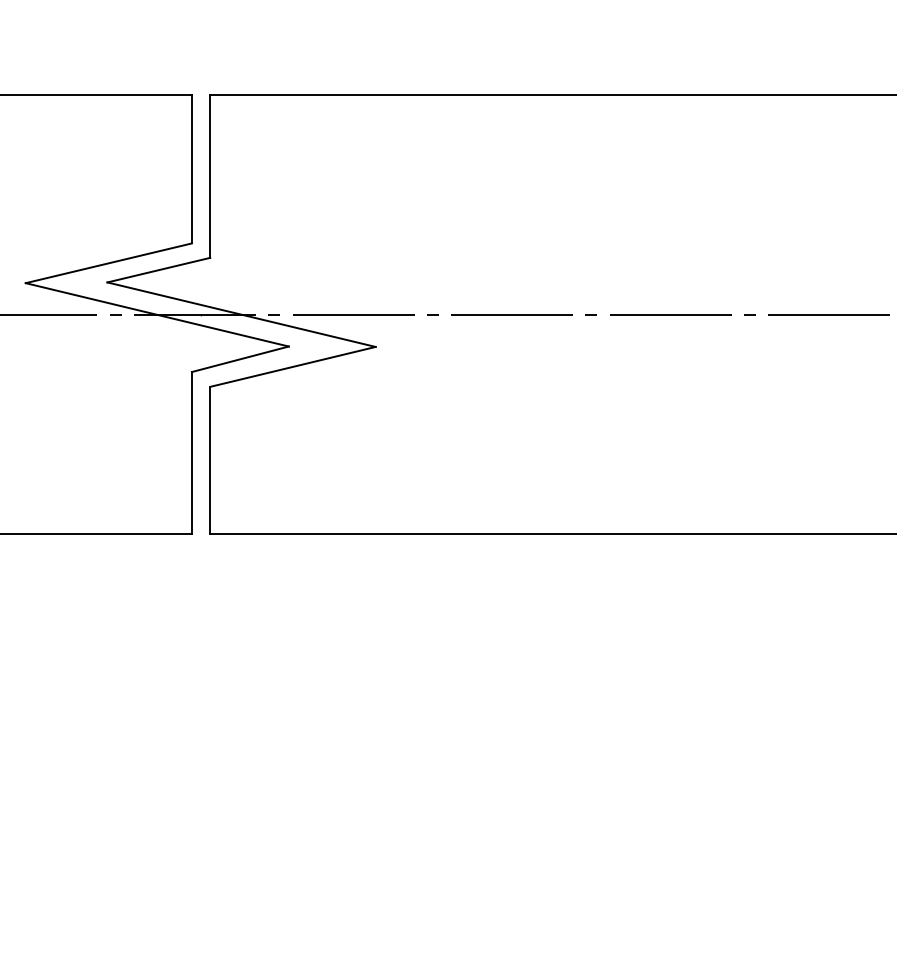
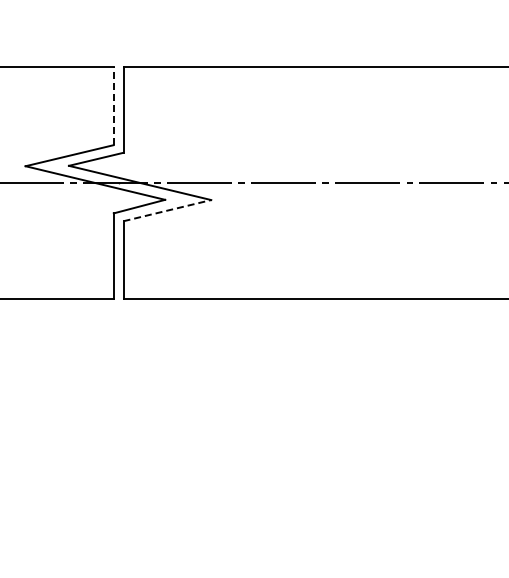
line: (191, 168) -> (113, 105), solid -> dashed
line: (293, 366) -> (167, 210), solid -> dashed

